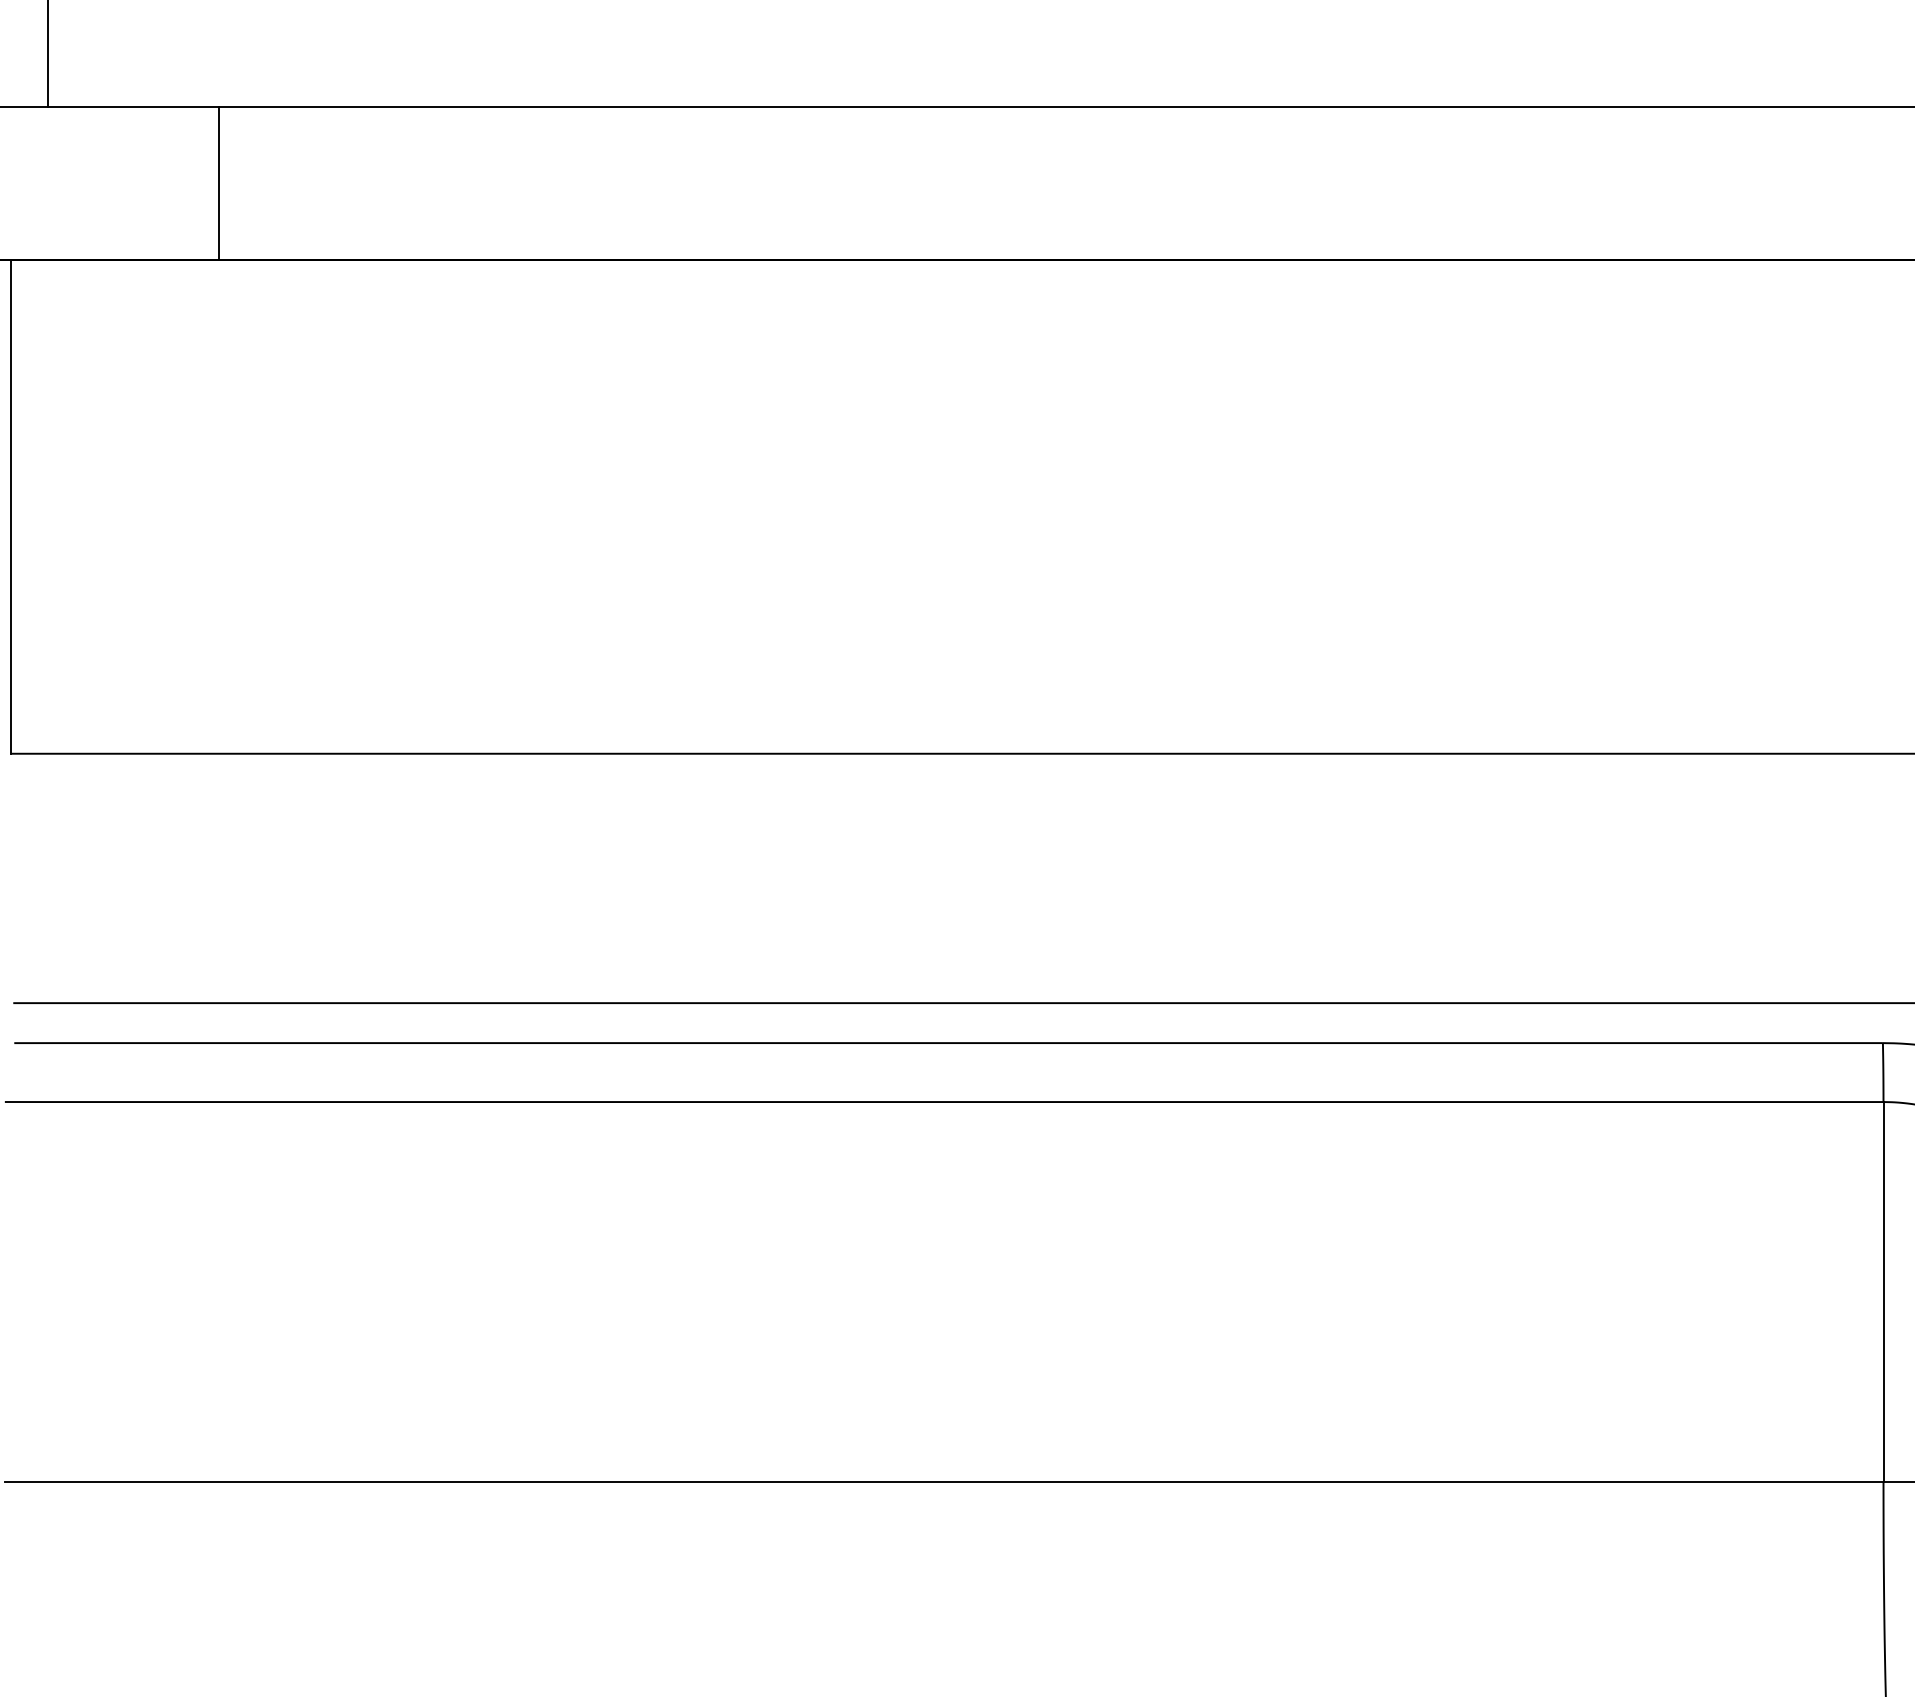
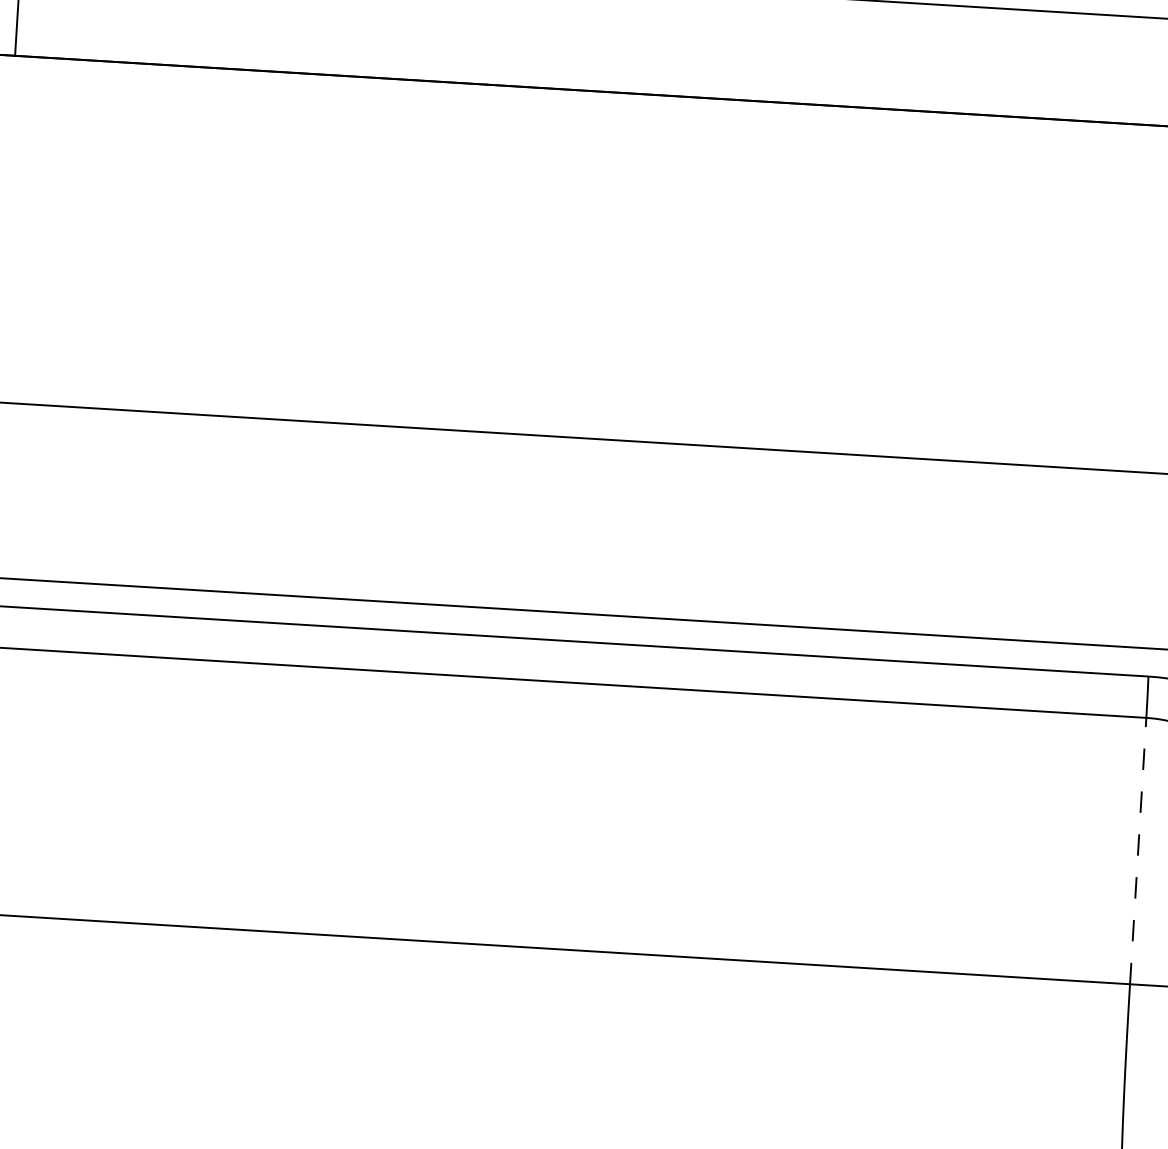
line: (1883, 1291) -> (1138, 850), solid -> dashed

